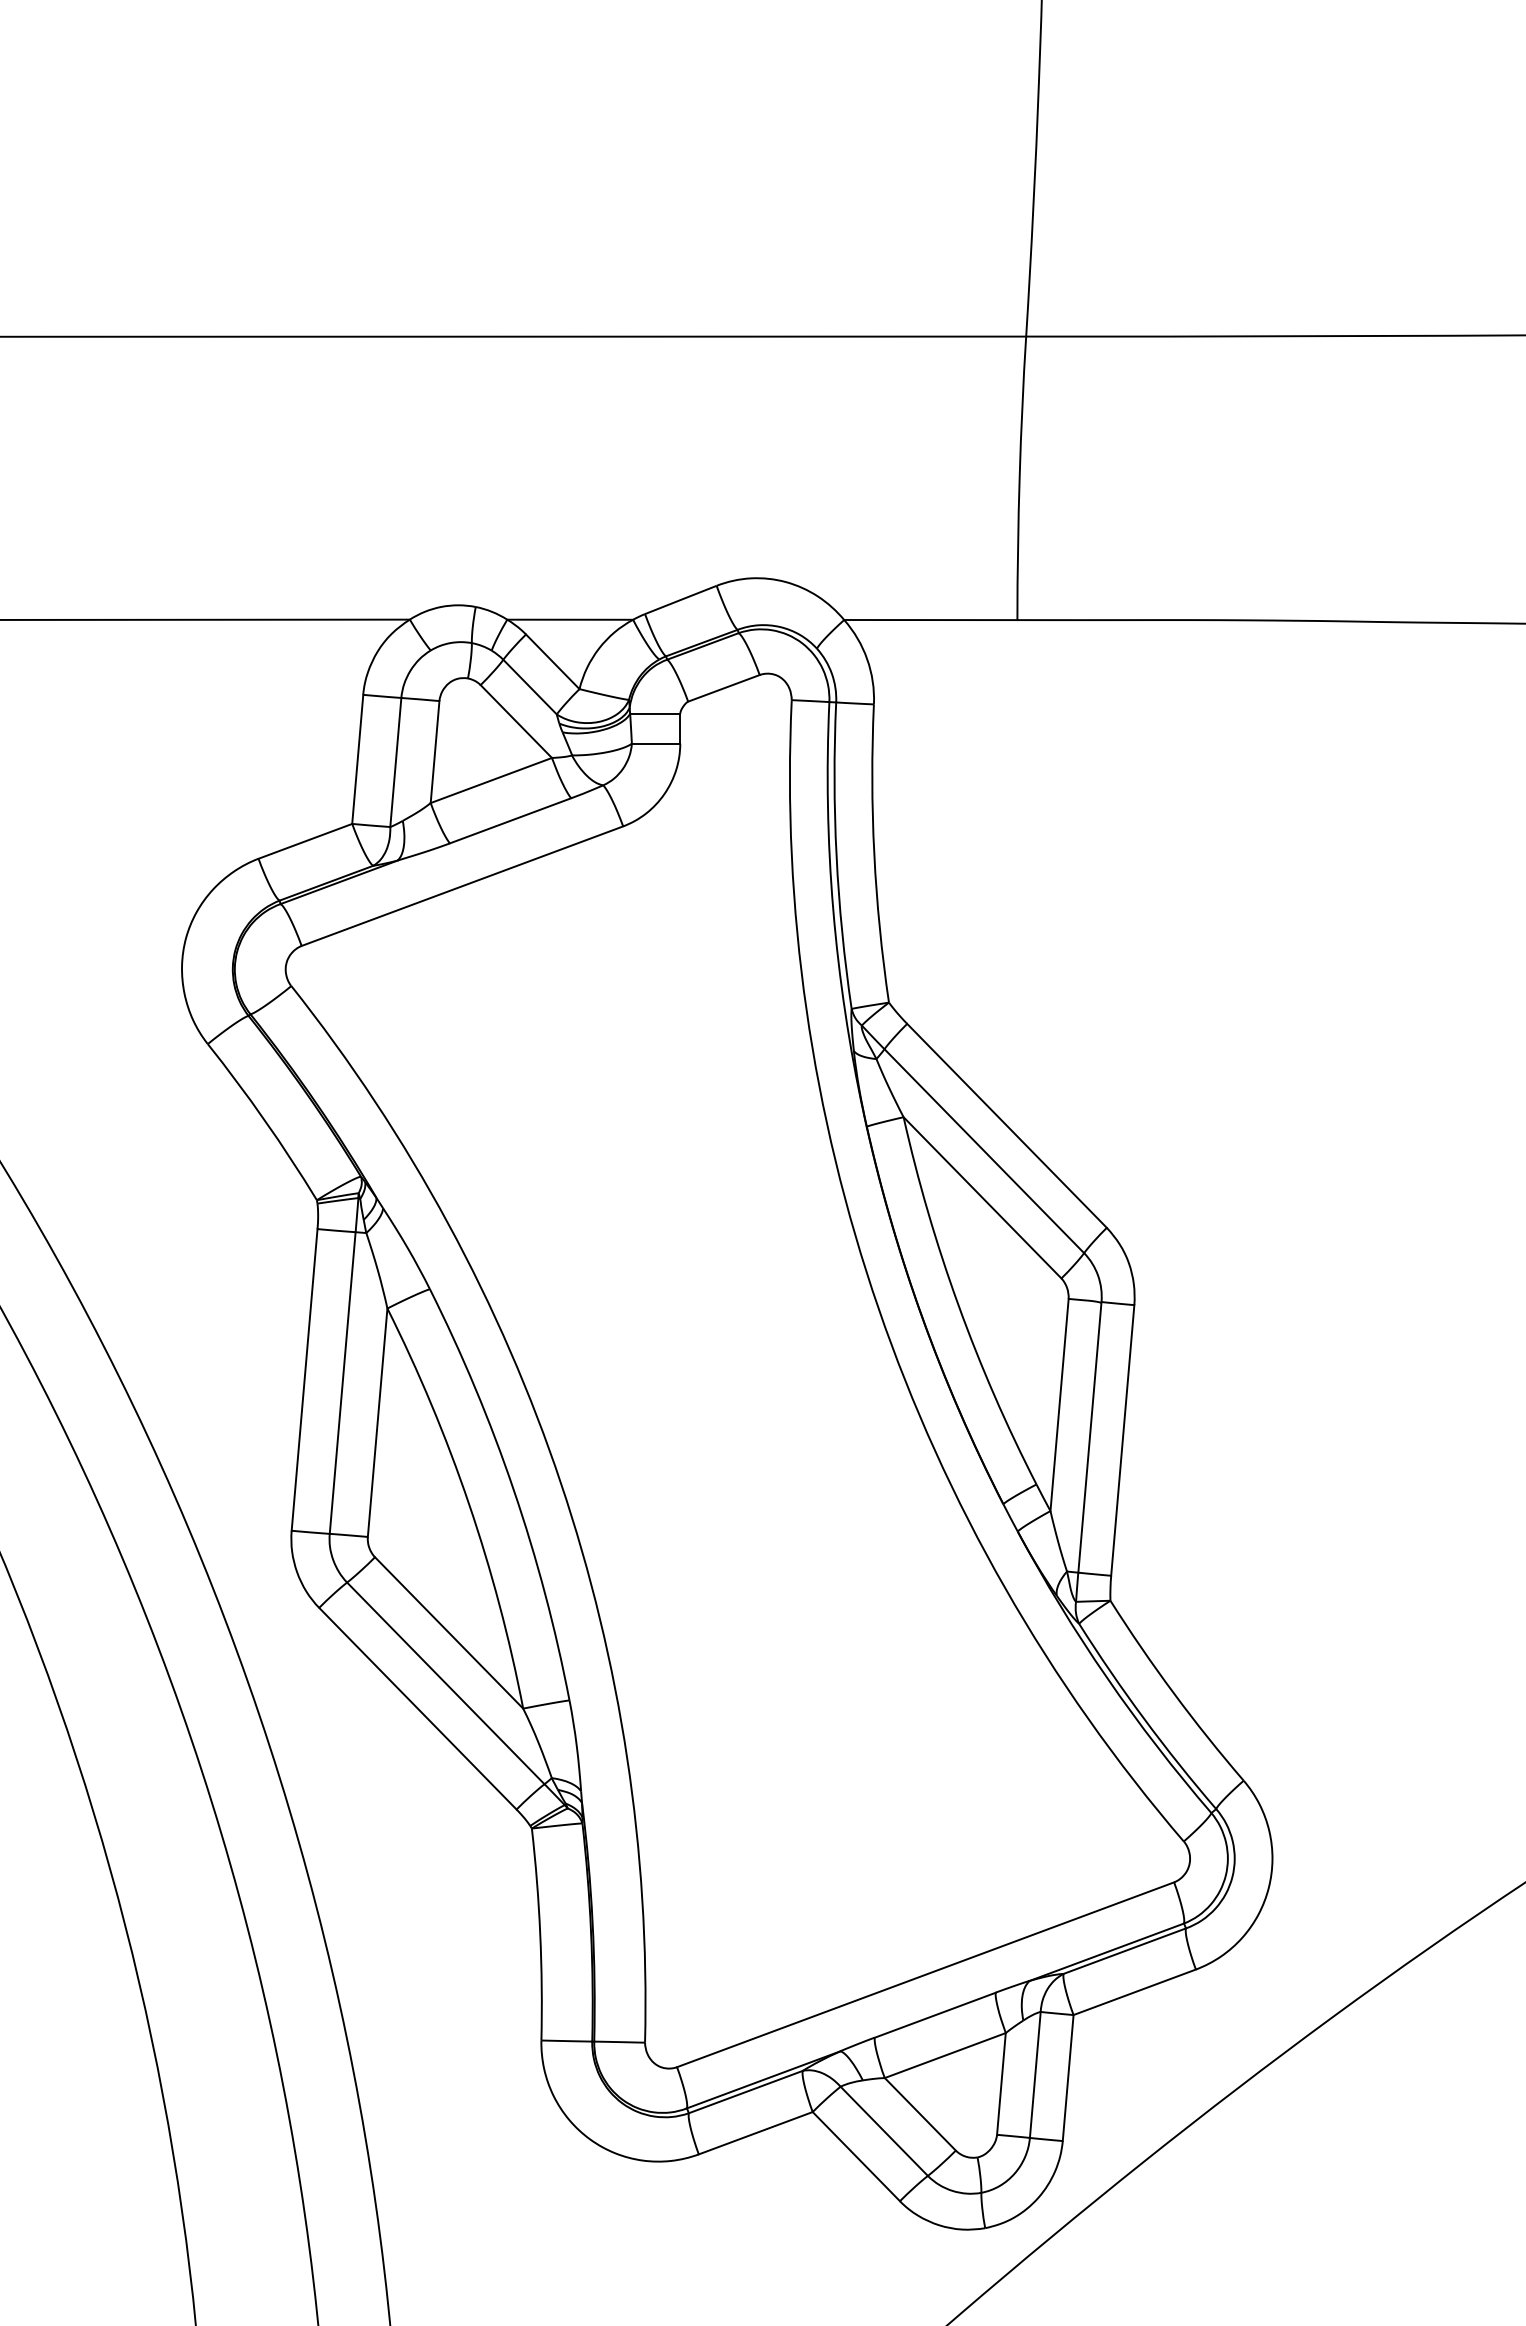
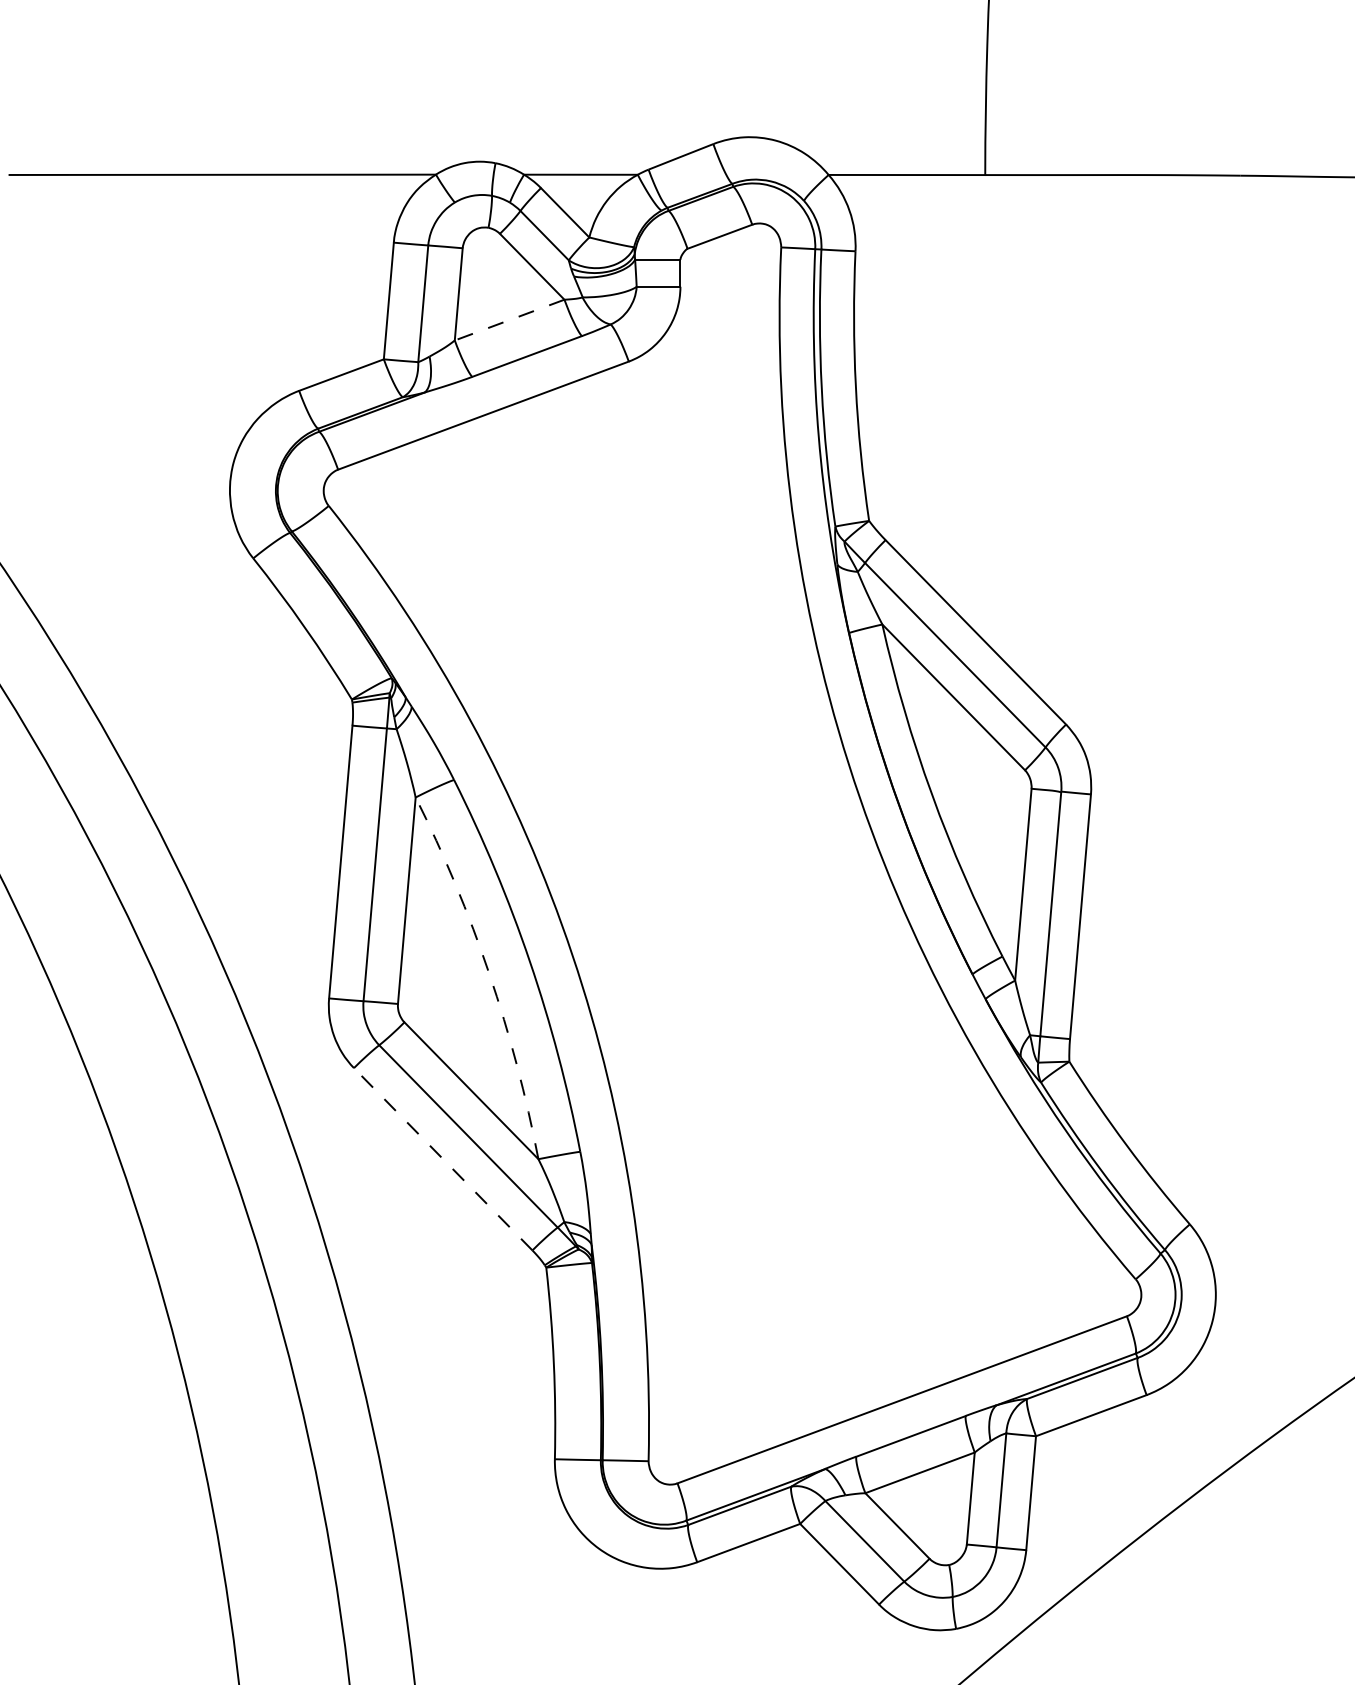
line: (491, 780) -> (509, 320), solid -> dashed
arc: (469, 1503) -> (489, 973), solid -> dashed
line: (417, 1708) -> (442, 1159), solid -> dashed

